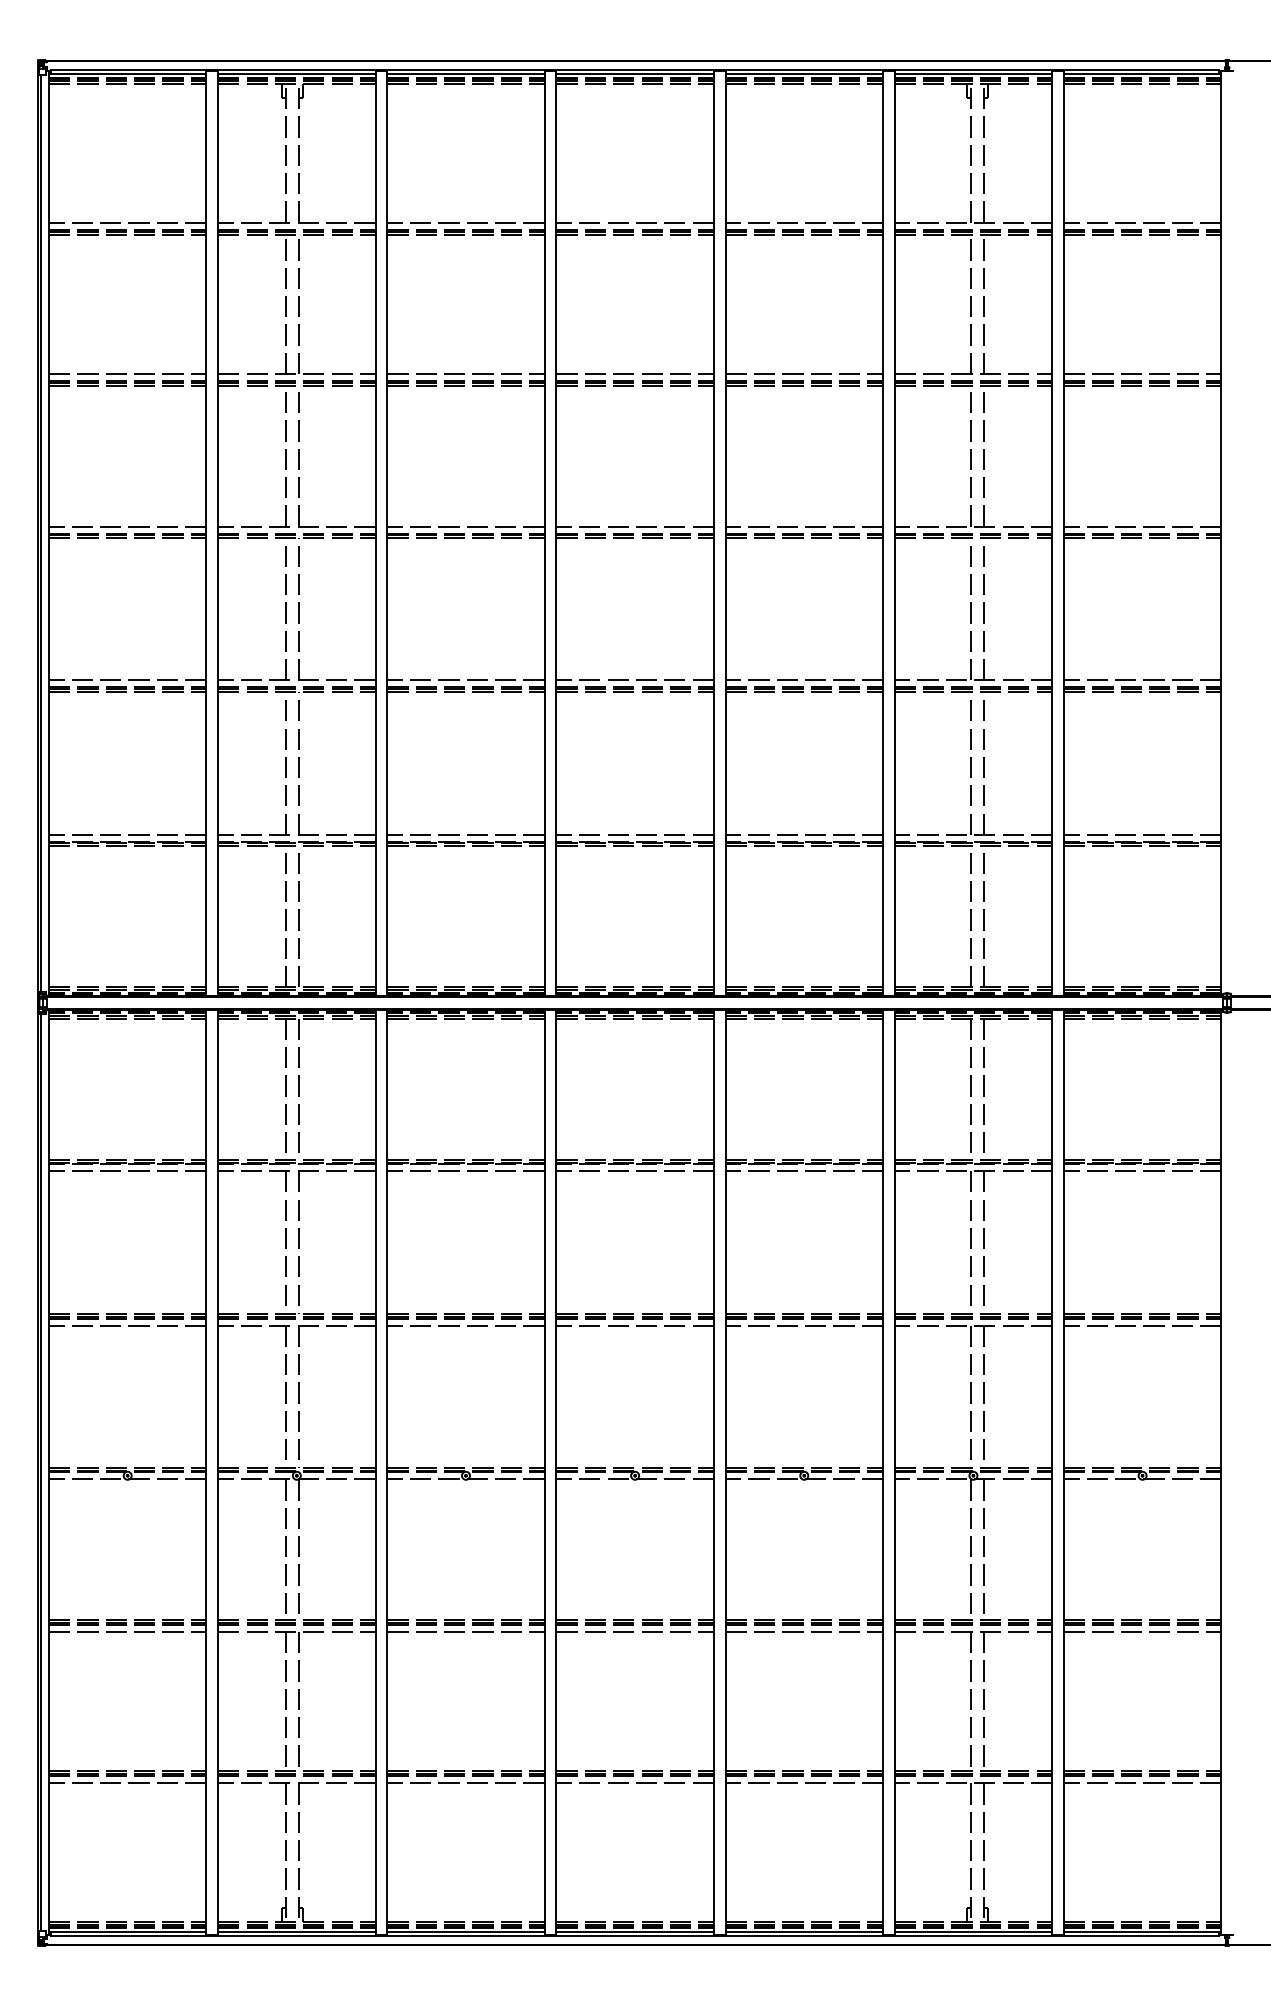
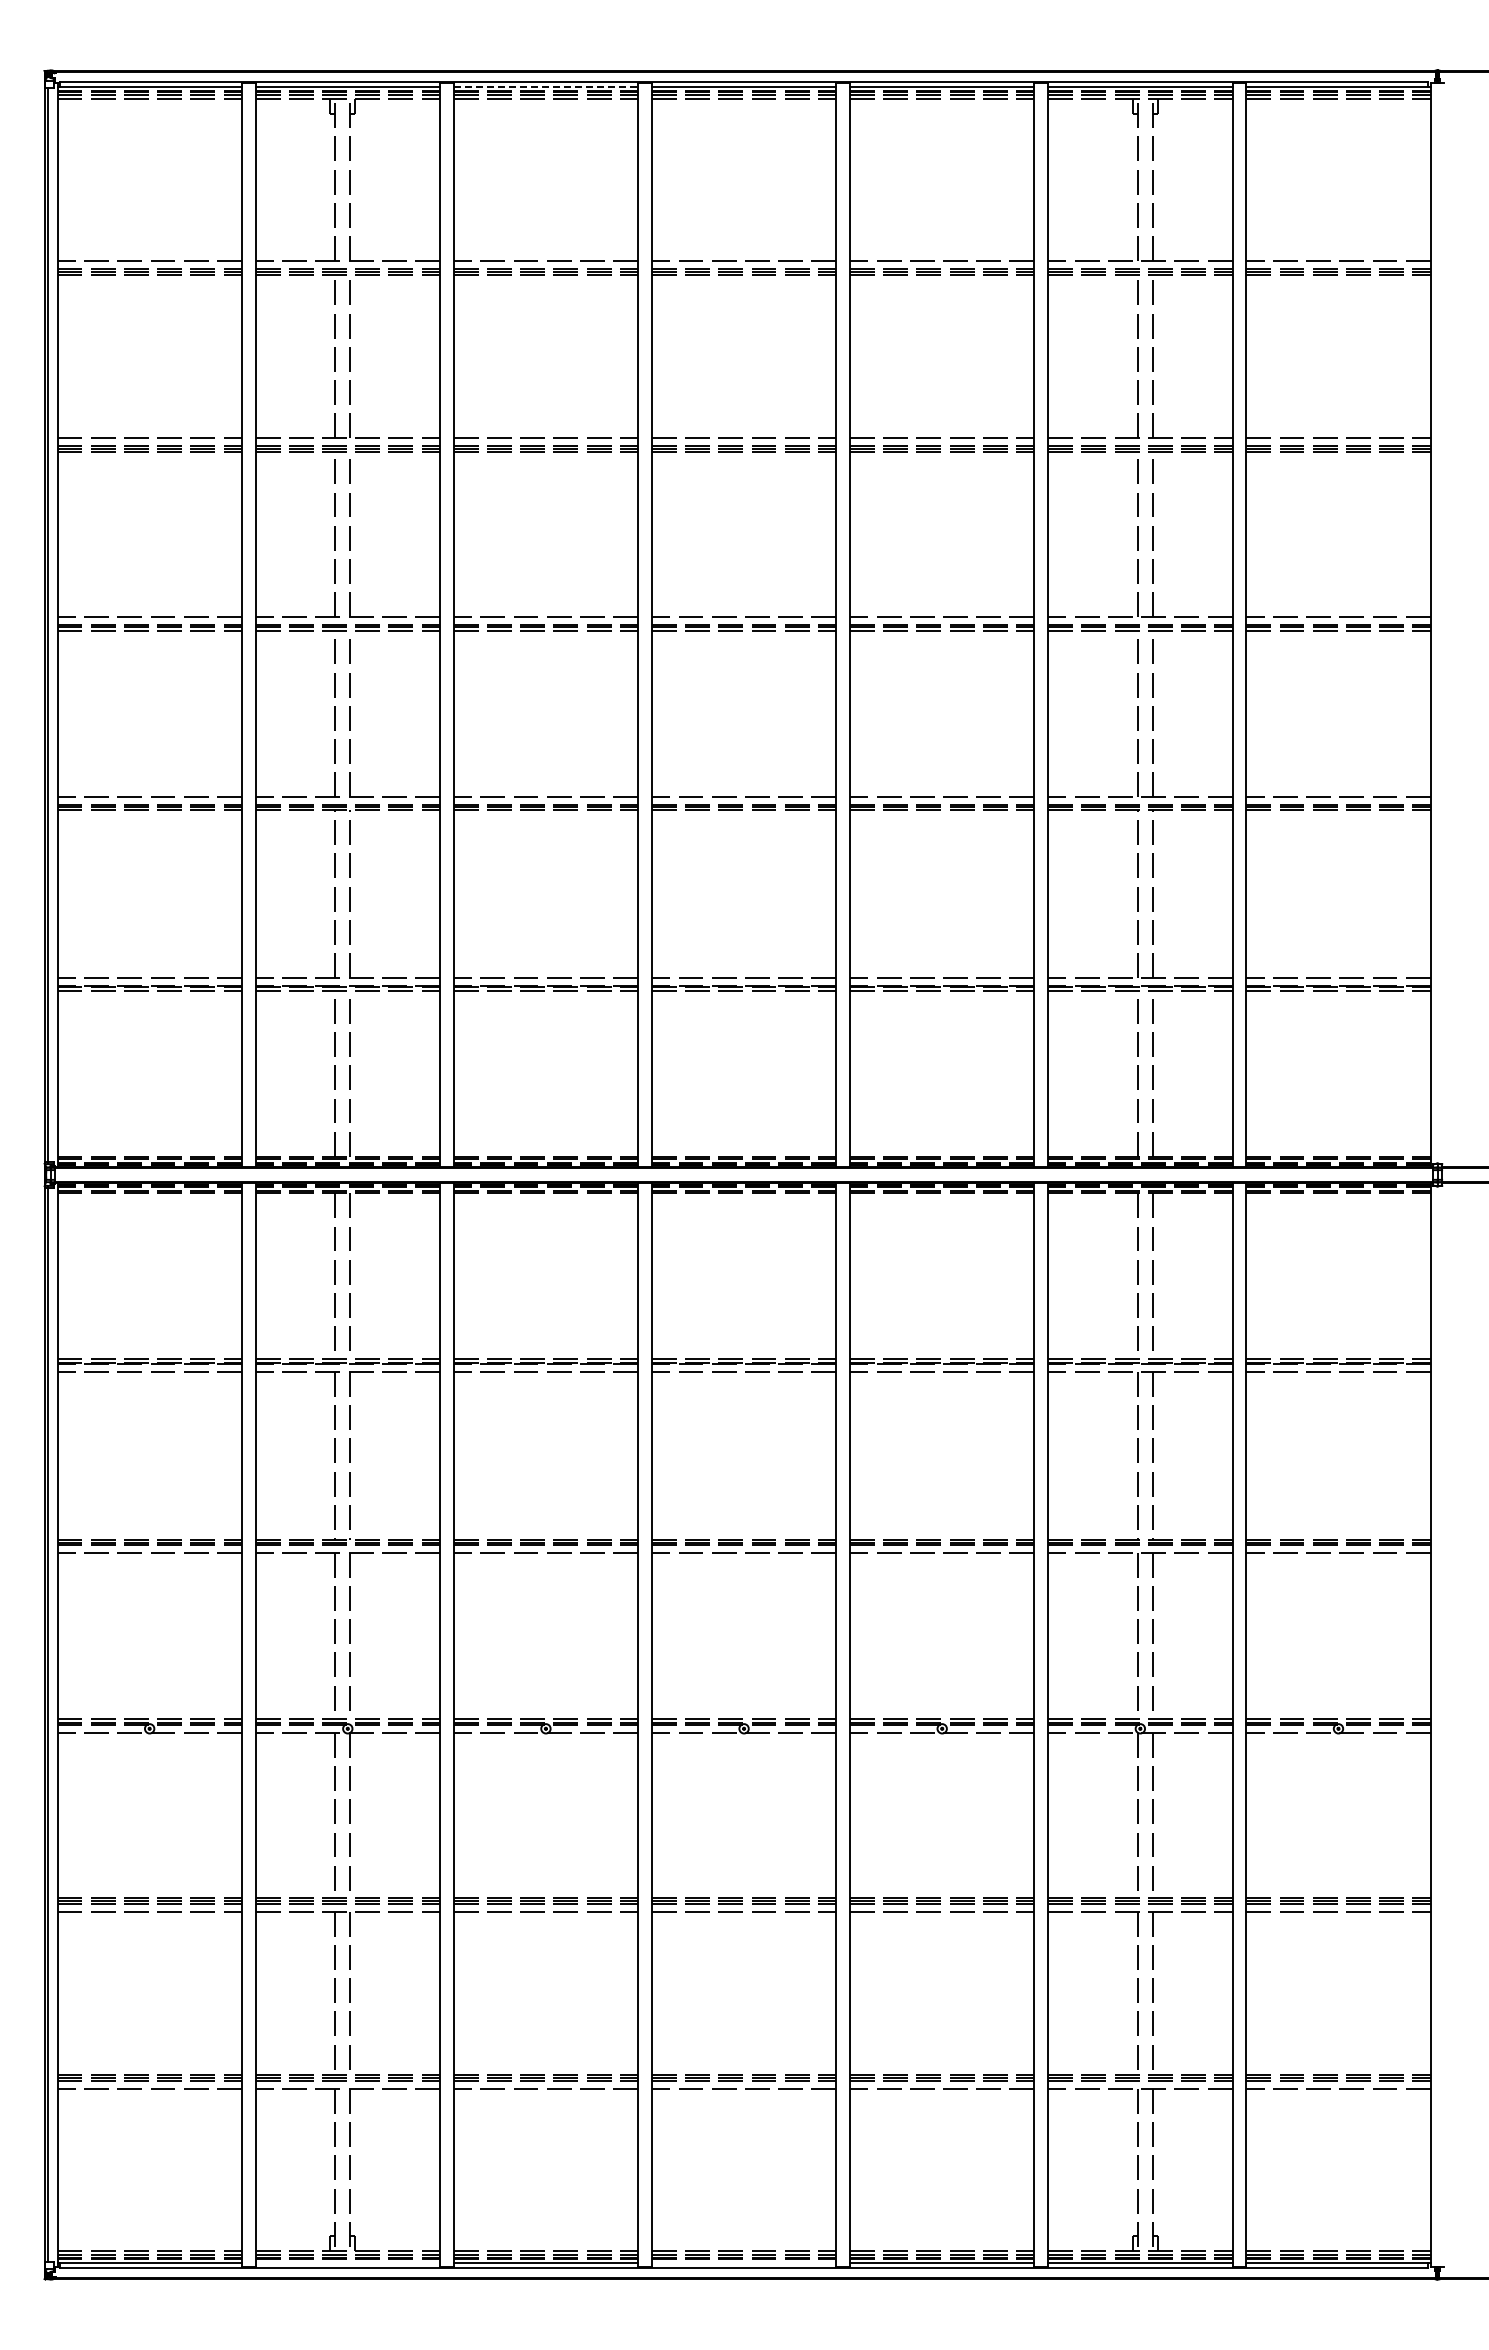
line: (466, 73) -> (546, 86), solid -> dashed
line: (296, 1932) -> (347, 2263), removed
line: (634, 1932) -> (743, 2263), removed

